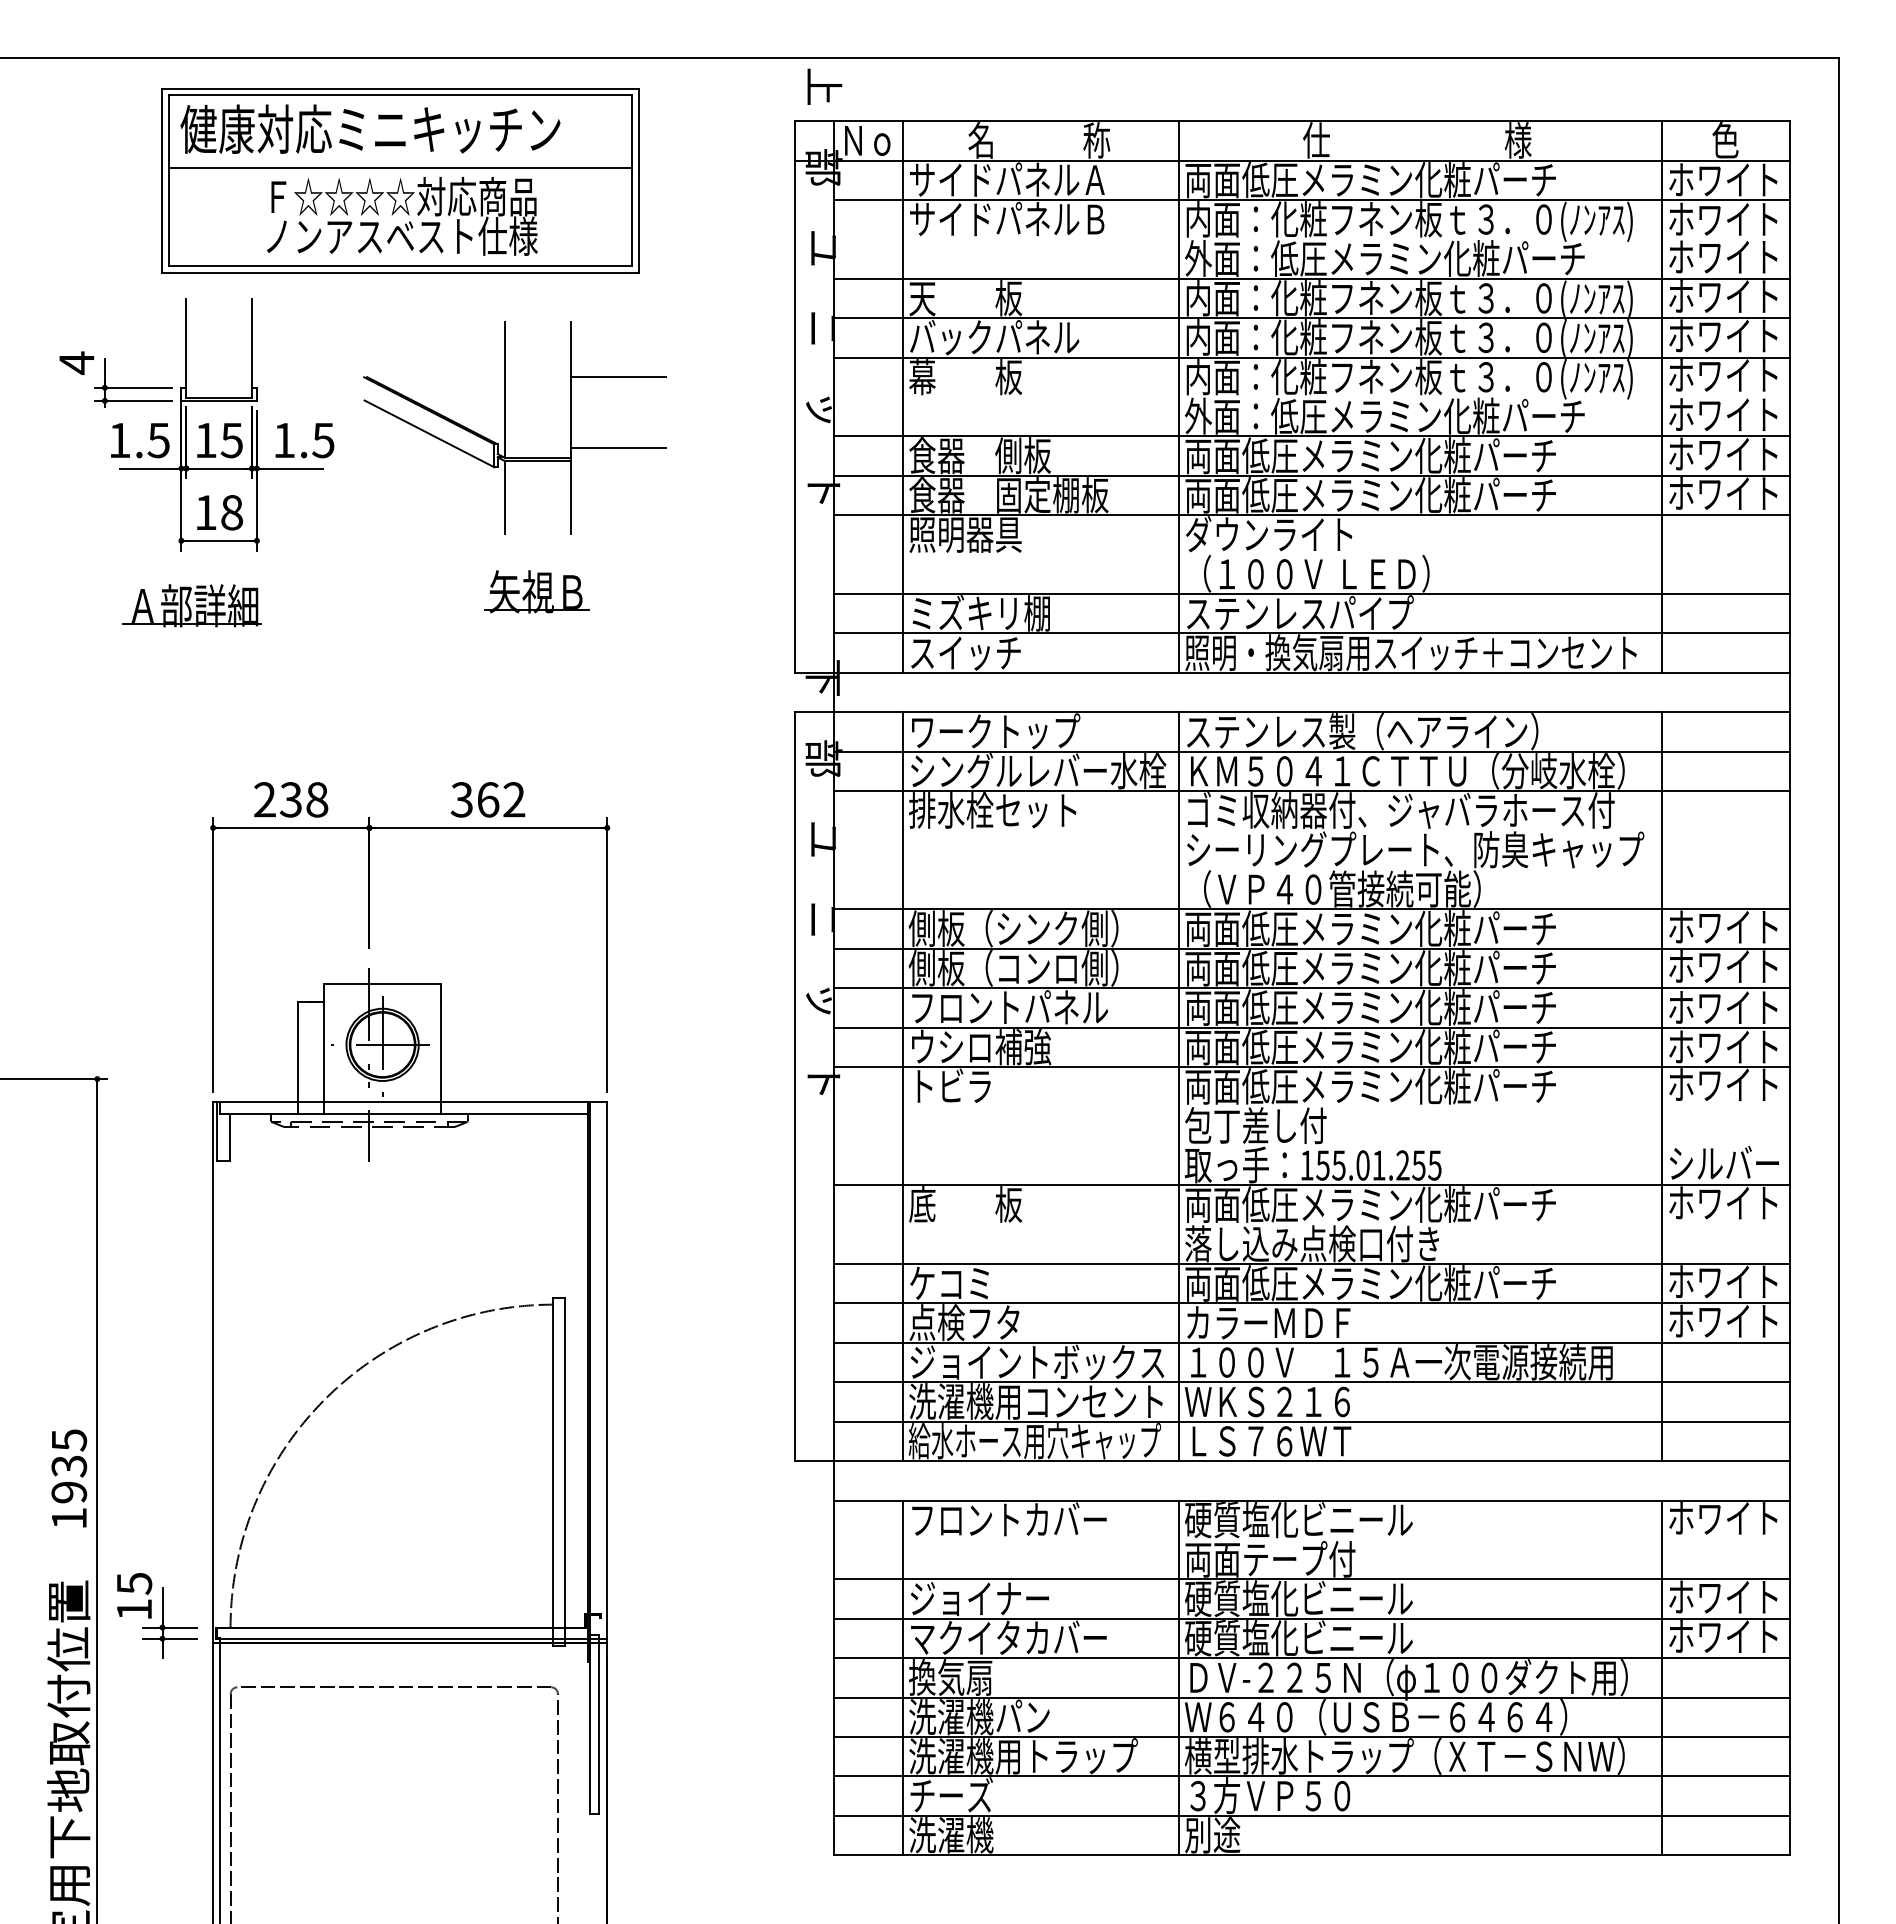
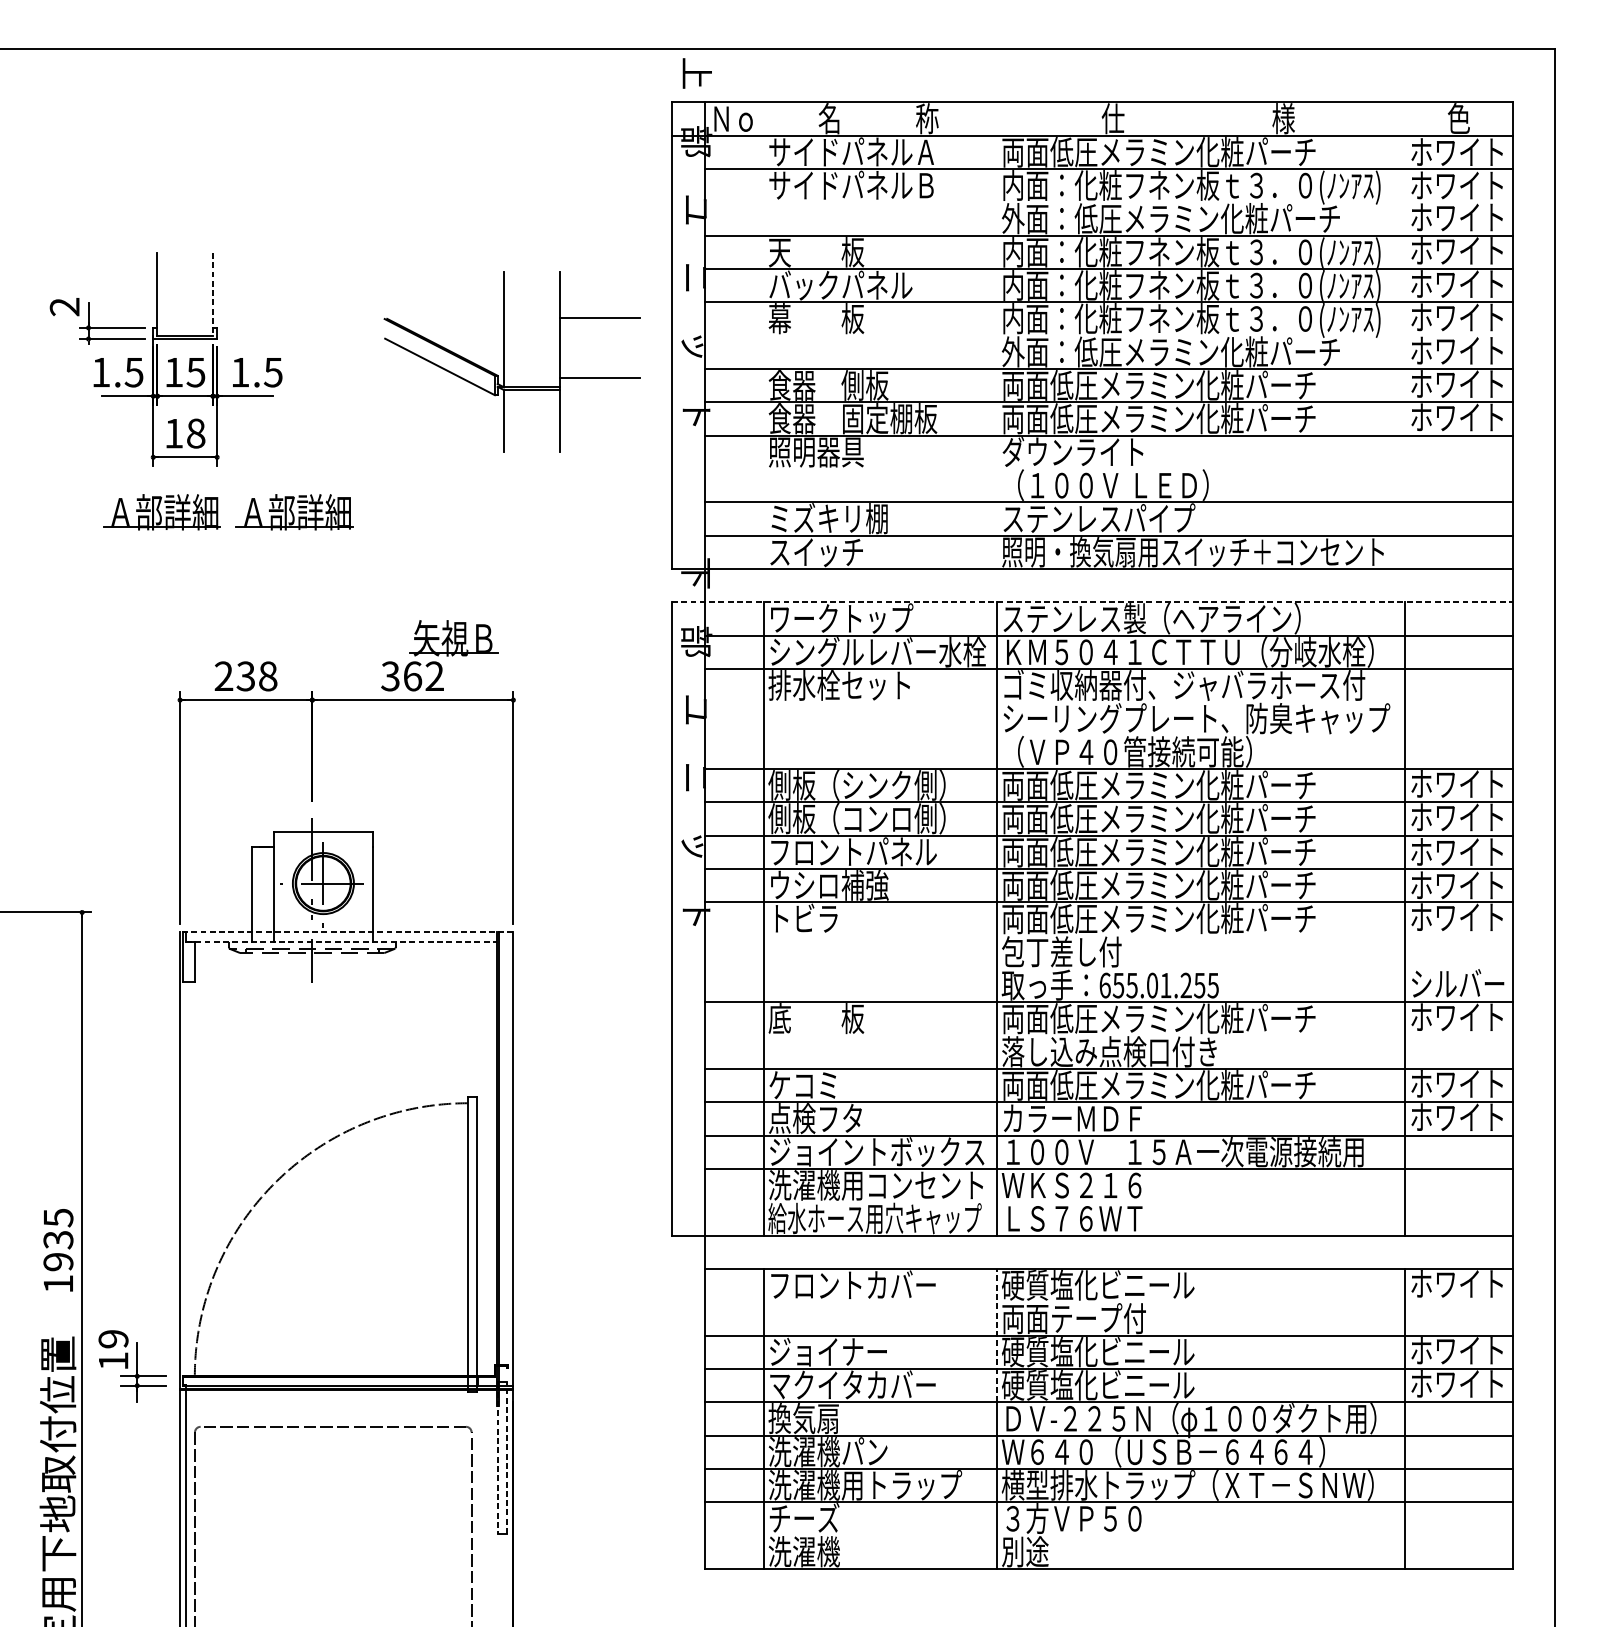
part: (400, 180) -> (338, 152), removed
line: (252, 348) -> (213, 294), solid -> dashed
text: (76, 363) -> (64, 307), 4 -> 2
line: (903, 396) -> (763, 335), removed
line: (1179, 396) -> (997, 335), removed
line: (1661, 396) -> (1404, 335), removed
part: (505, 427) -> (504, 361), moved
part: (536, 591) -> (453, 638), moved
part: (348, 605) -> (294, 512), added
line: (1292, 712) -> (1092, 602), solid -> dashed
line: (409, 1102) -> (346, 932), solid -> dashed
line: (403, 1113) -> (341, 941), solid -> dashed
text: (1306, 1165) -> (1104, 985), 155.01.255 -> 655.01.255
line: (1311, 1421) -> (1108, 1202), removed
line: (1179, 1579) -> (997, 1335), solid -> dashed
text: (134, 1584) -> (113, 1339), 15 -> 19
line: (589, 1724) -> (498, 1458), solid -> dashed
line: (599, 1724) -> (506, 1458), solid -> dashed
line: (1311, 1815) -> (1108, 1535), removed

